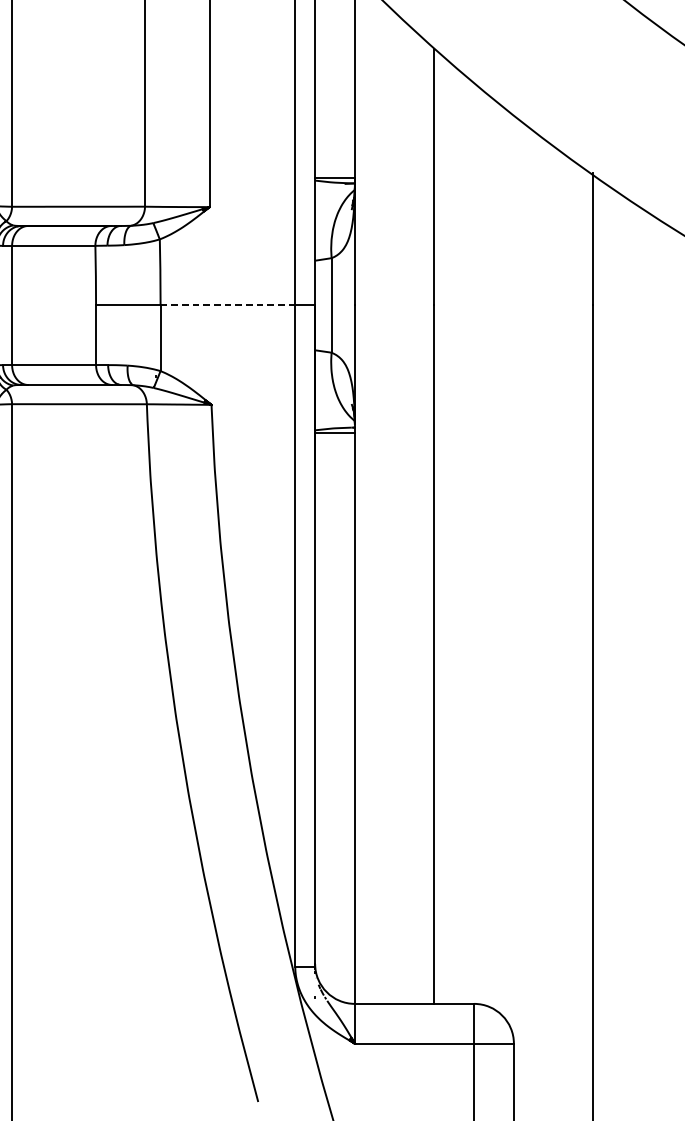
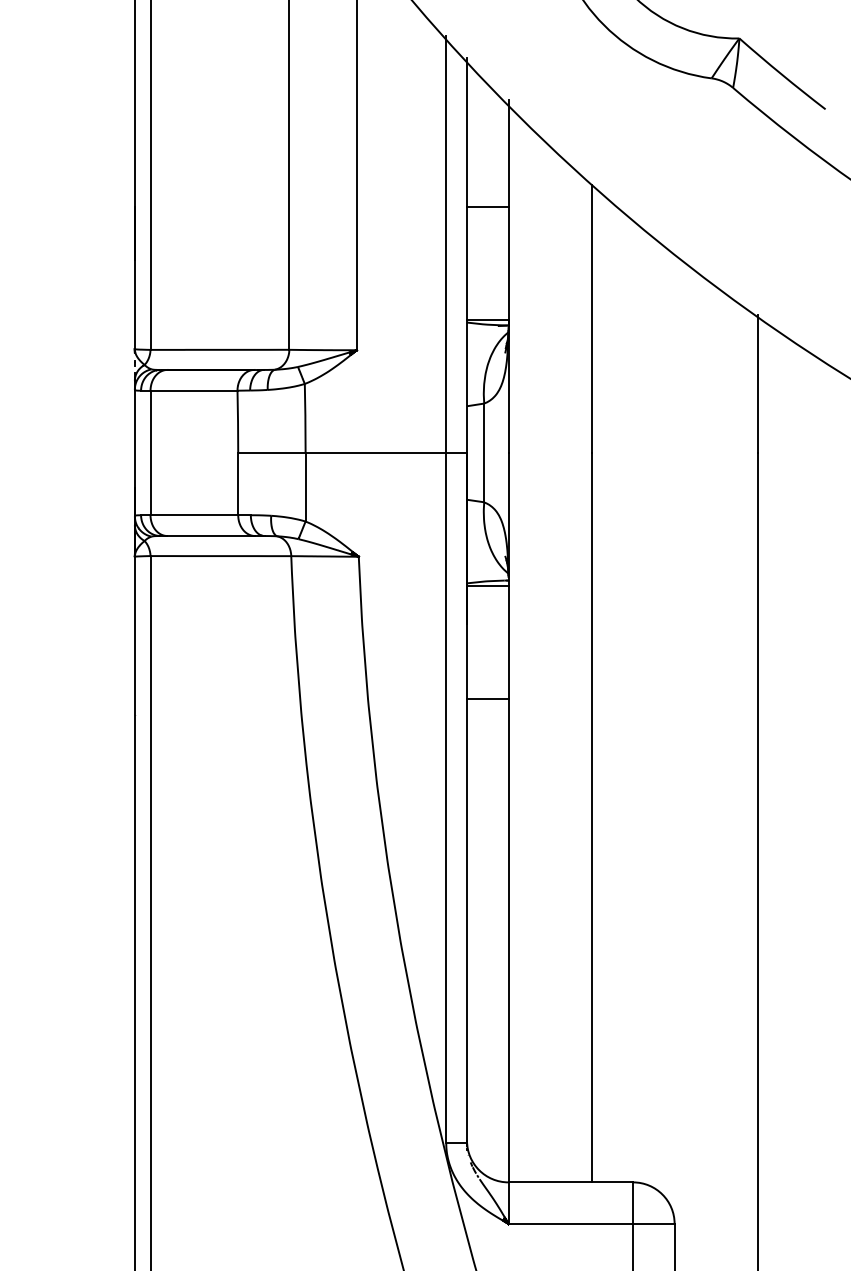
line: (334, 70) -> (487, 207), added
line: (228, 305) -> (376, 452), dashed -> solid
line: (334, 540) -> (487, 698), added

